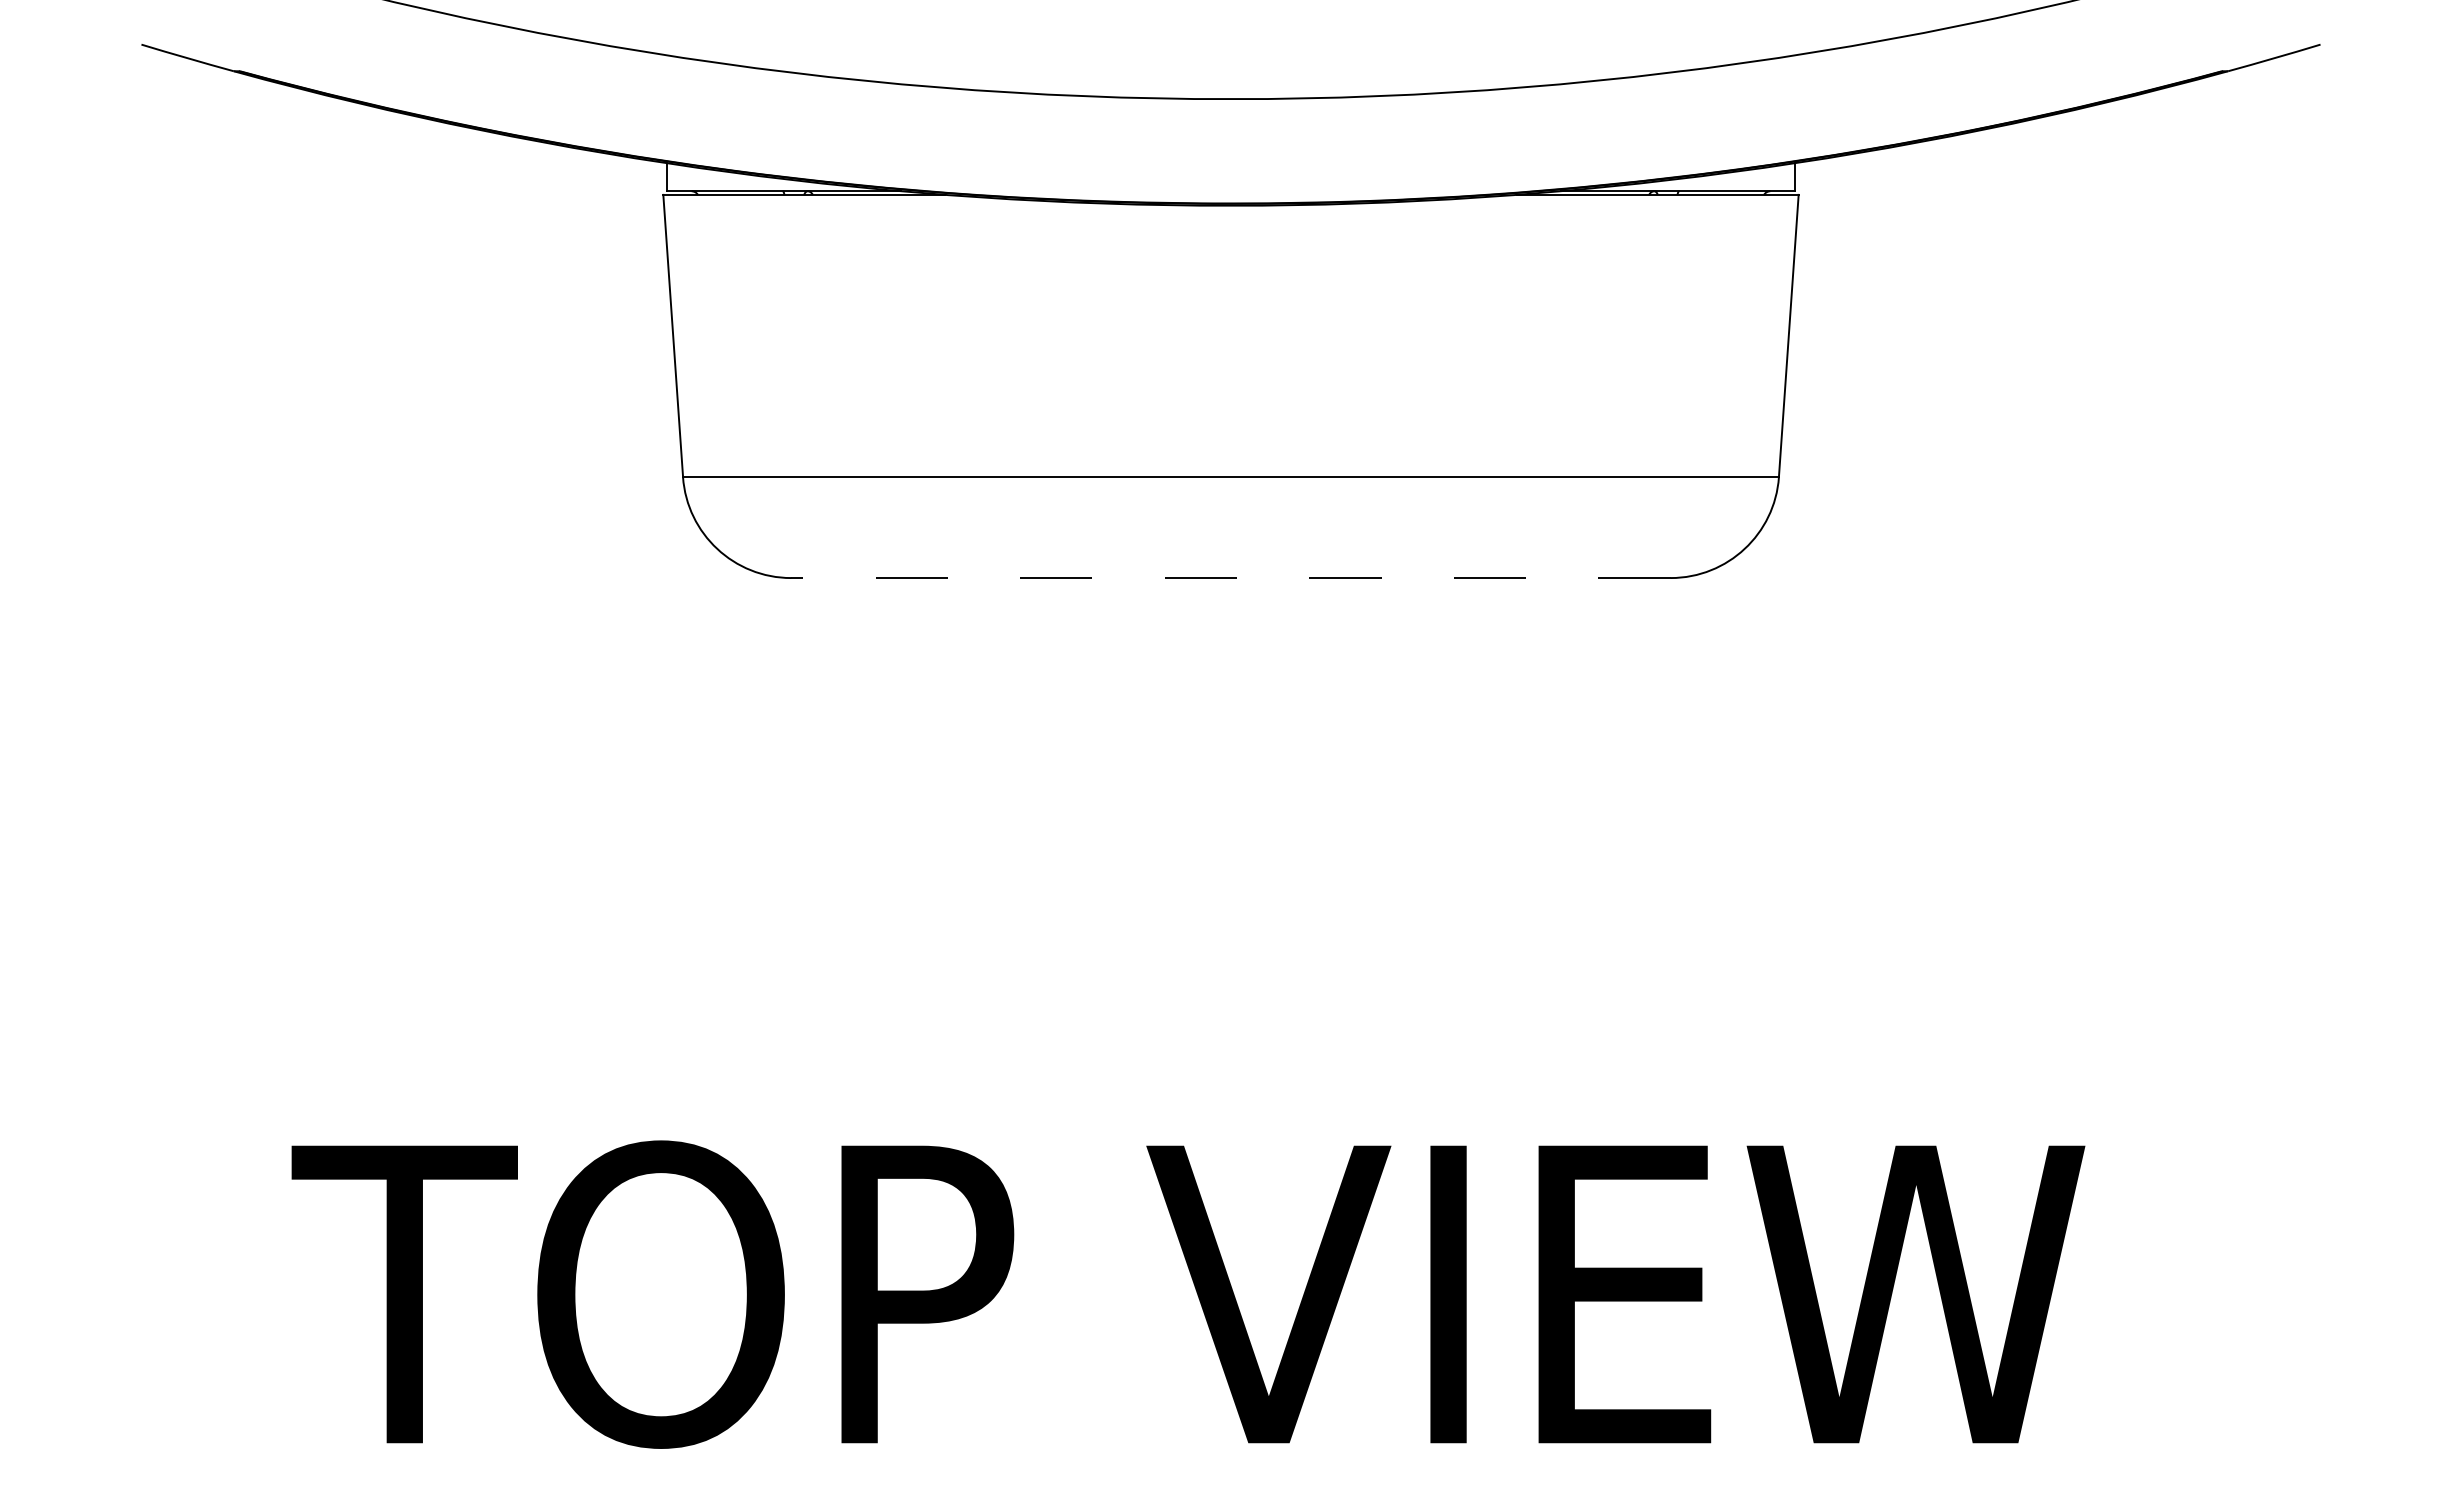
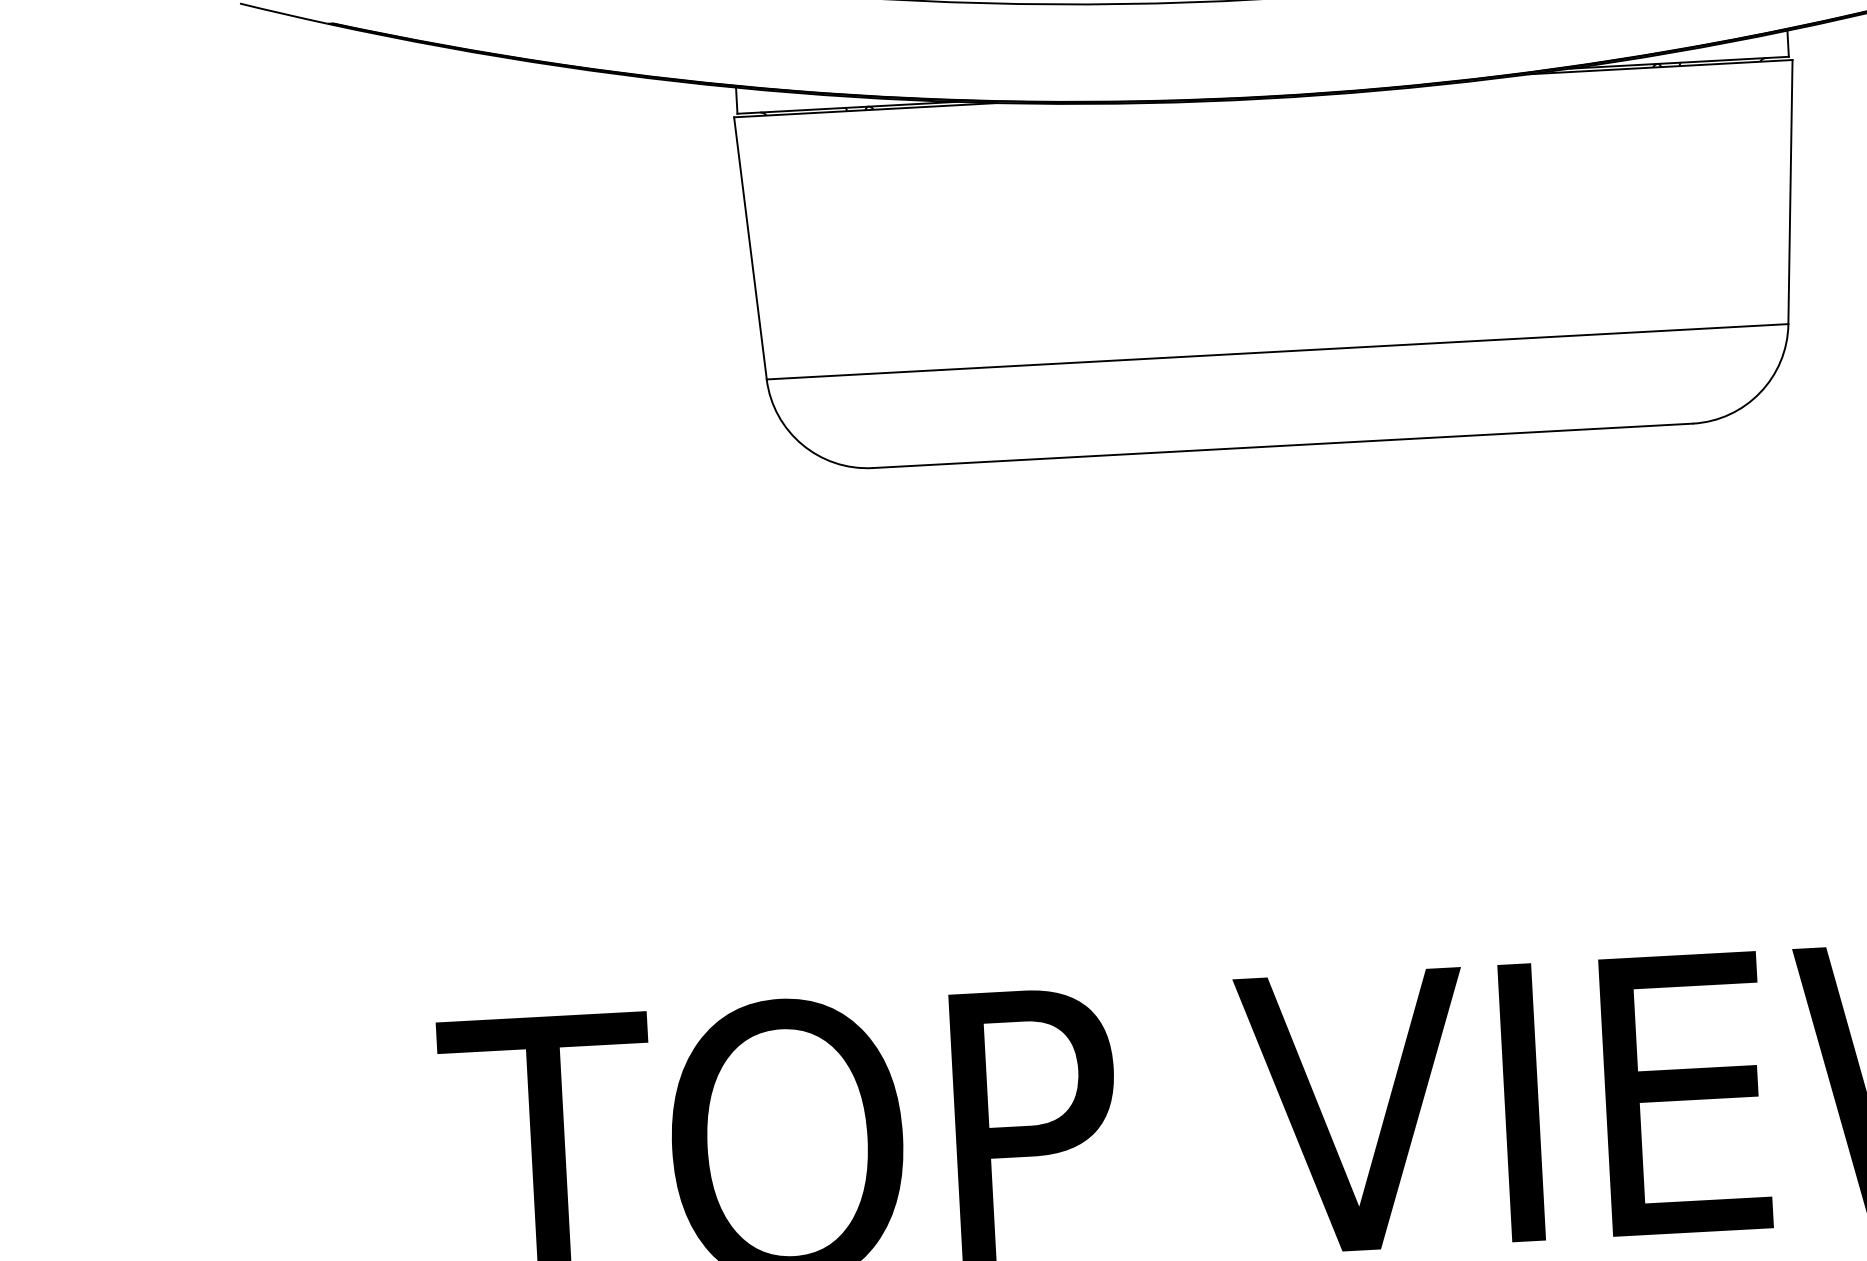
line: (1231, 578) -> (1283, 446), dashed -> solid

